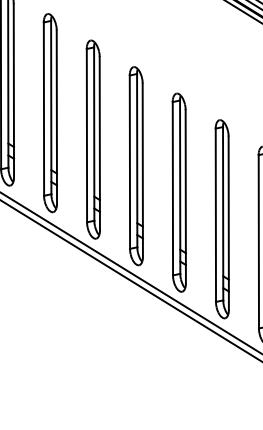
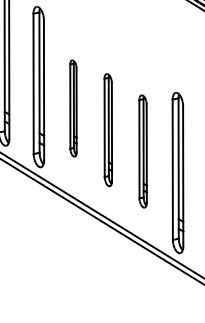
part: (92, 139) -> (72, 108), size x0.6
part: (135, 166) -> (107, 130), size x0.7
part: (178, 192) -> (142, 151), size x0.7

